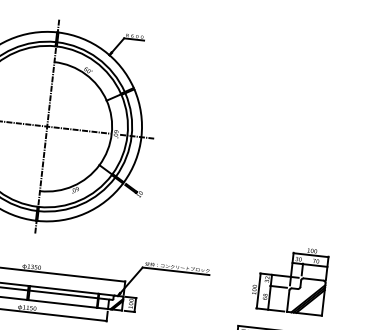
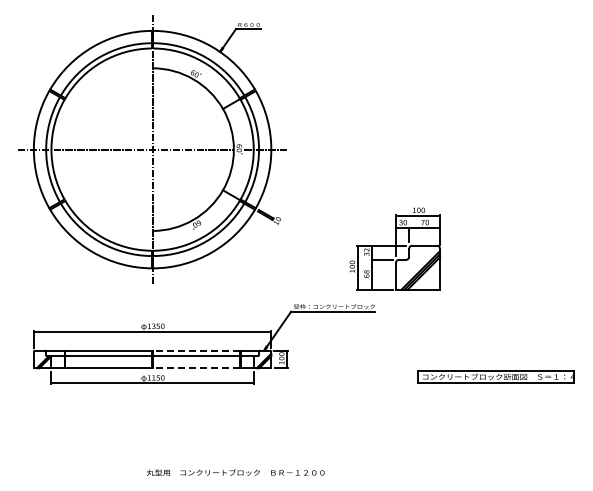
part: (290, 279) -> (395, 248), moved
line: (64, 289) -> (196, 350), solid -> dashed
line: (62, 304) -> (196, 368), solid -> dashed

